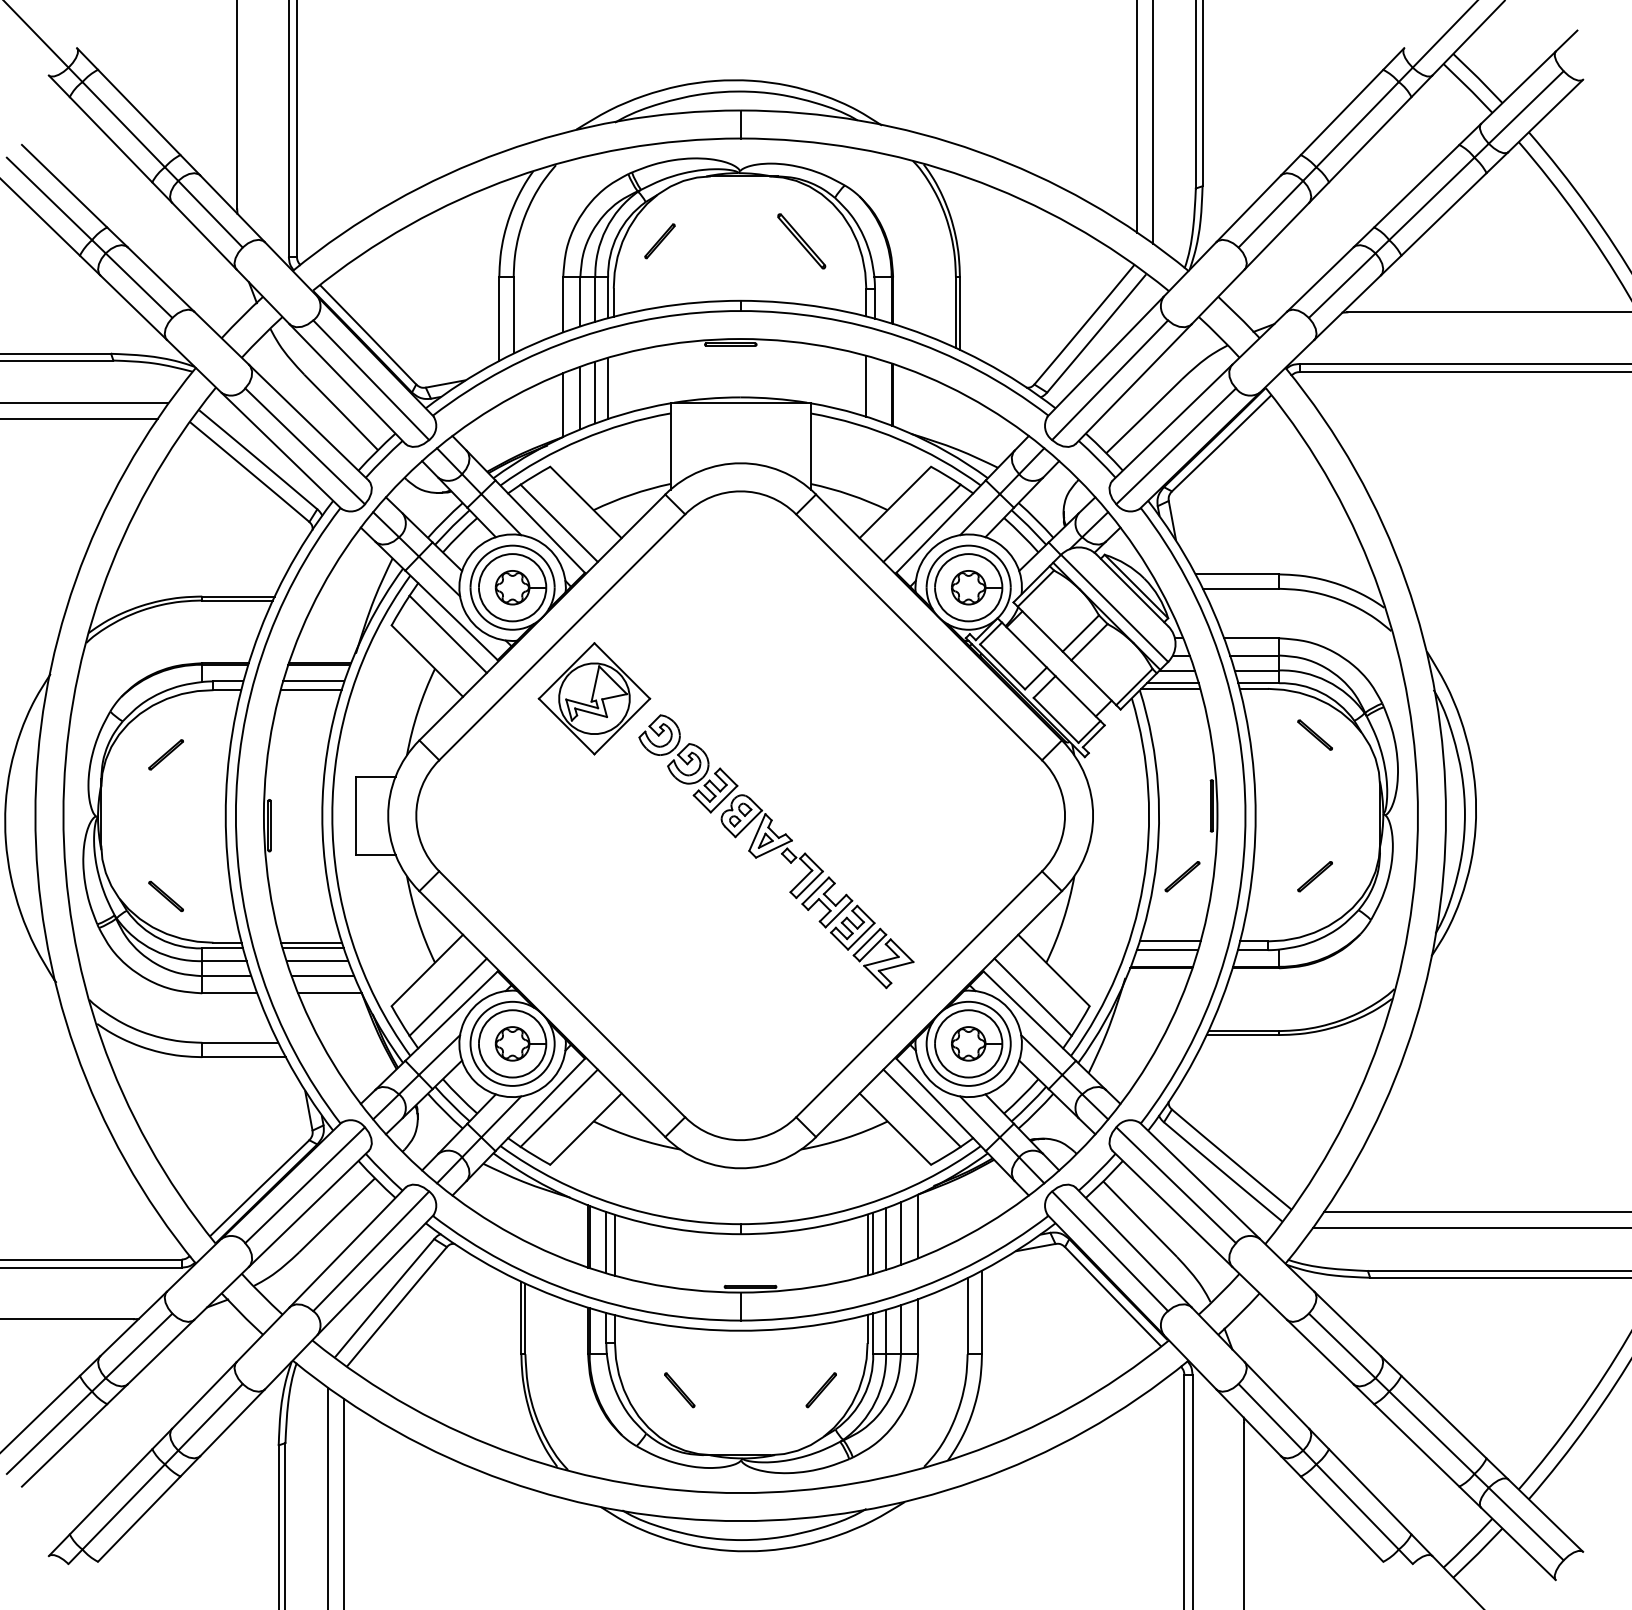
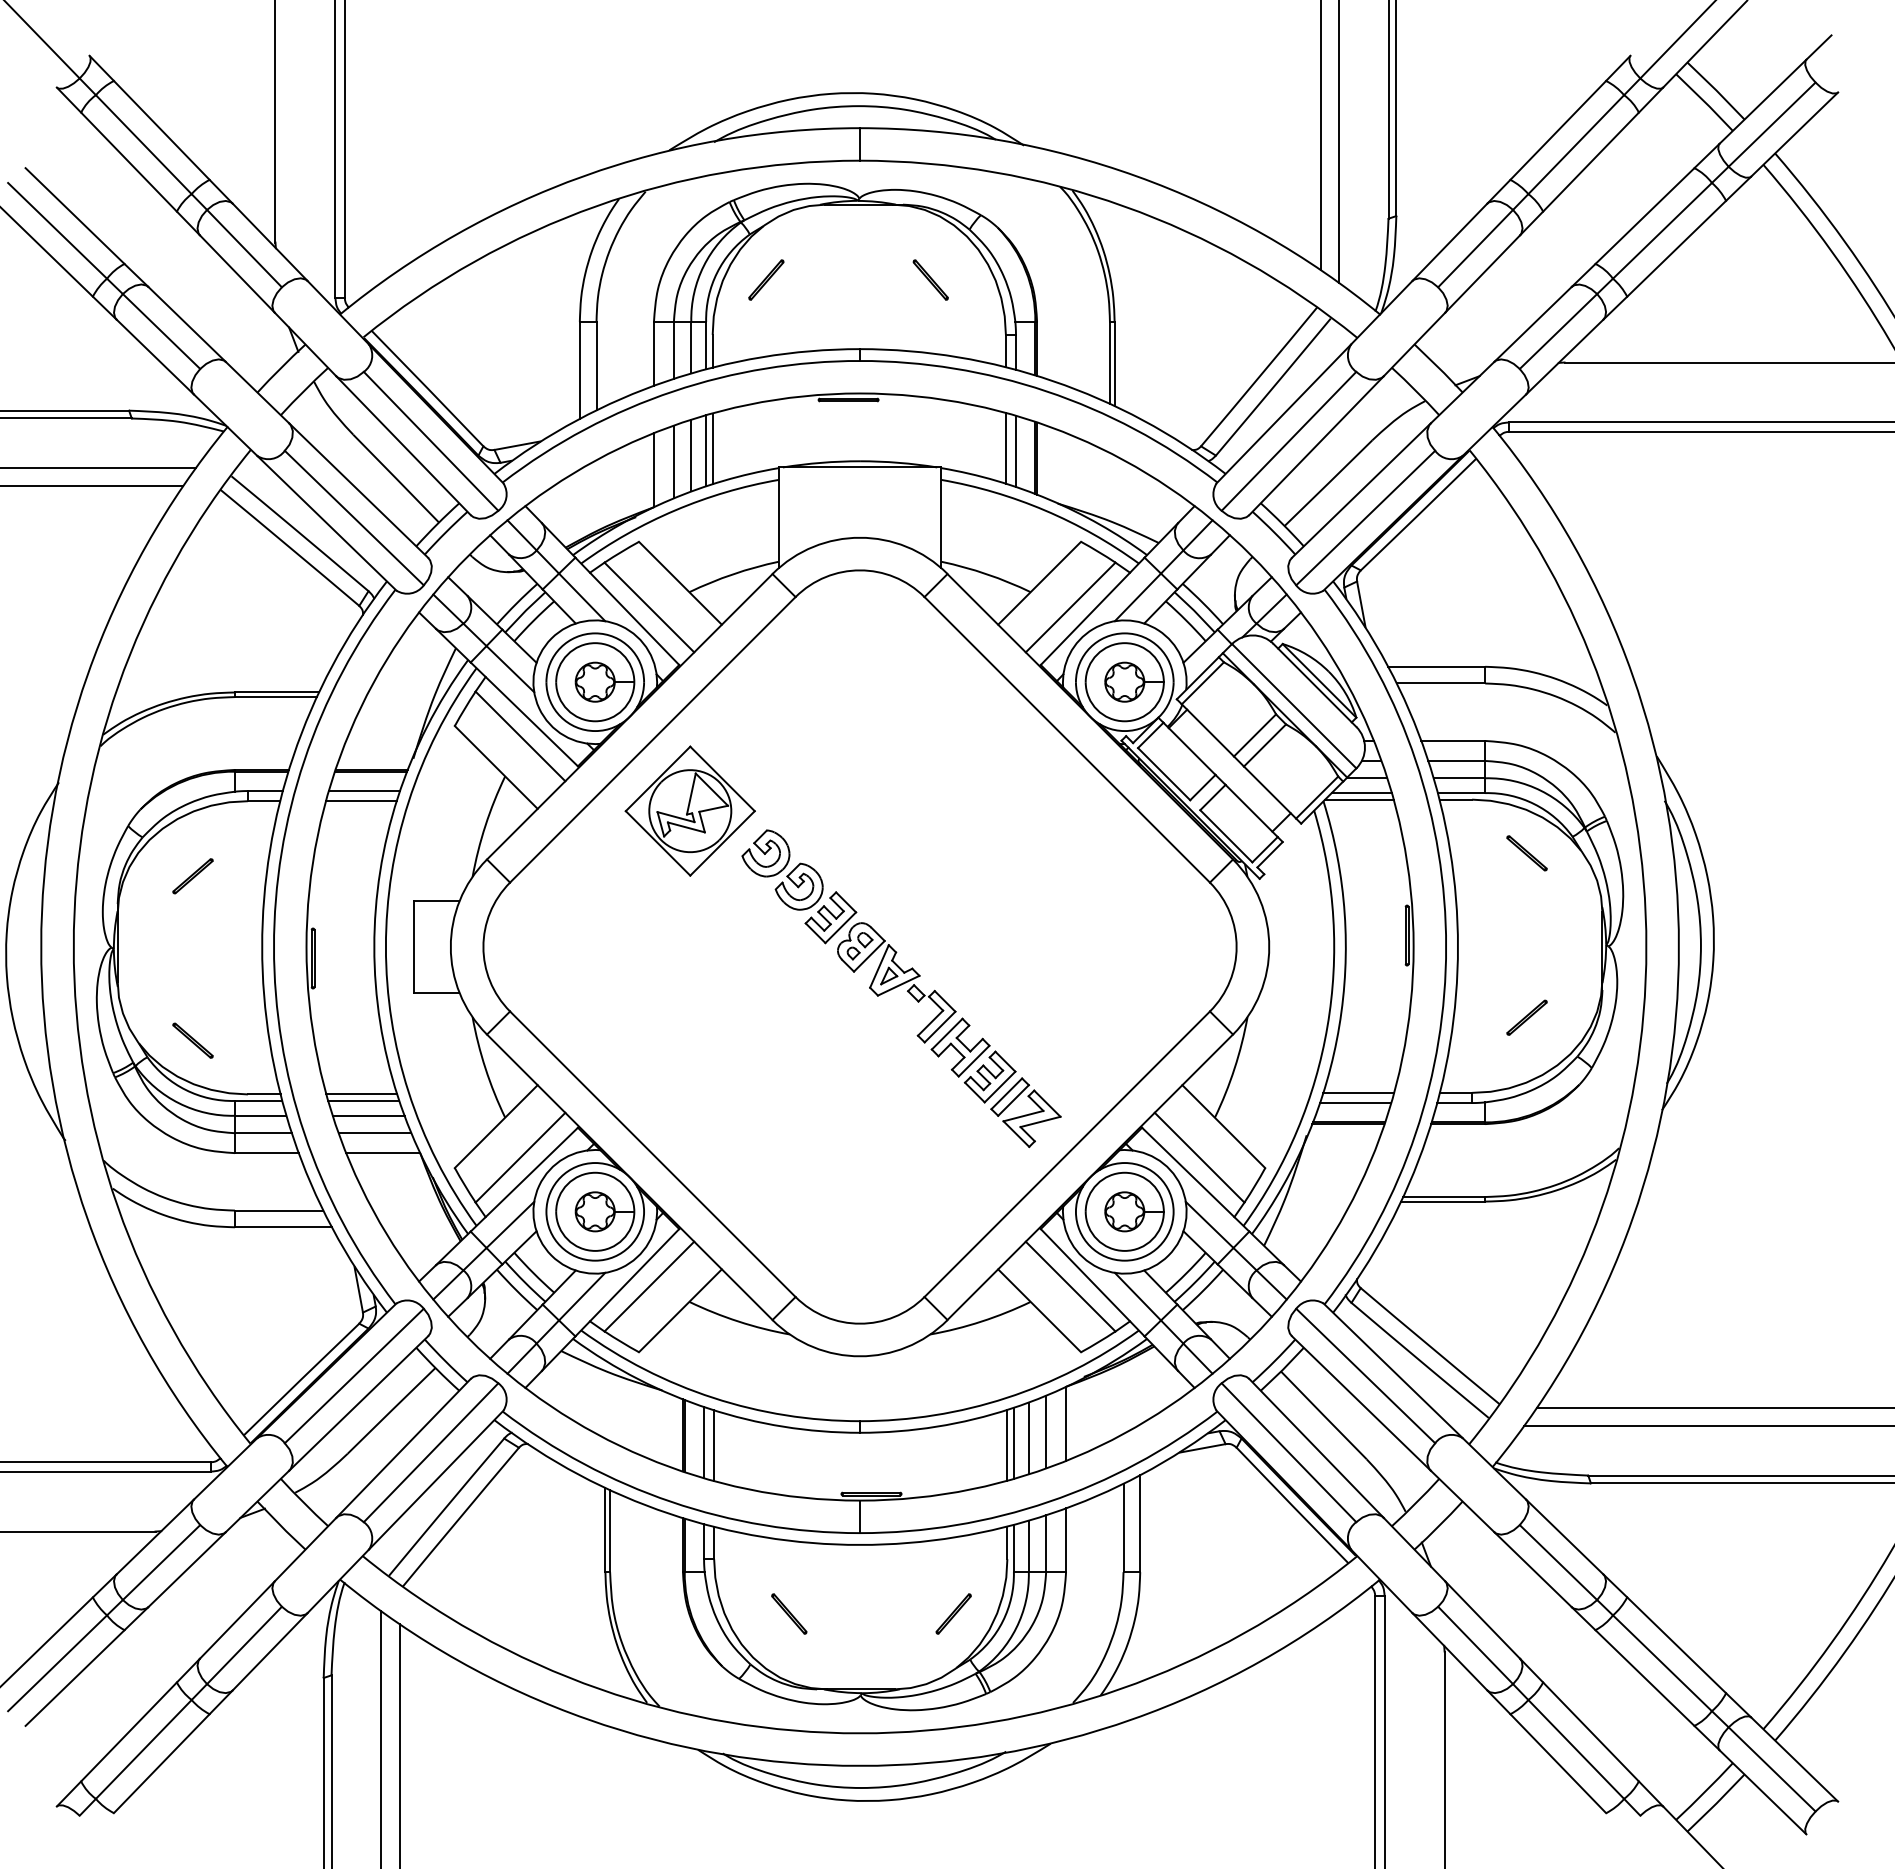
part: (801, 240) -> (930, 279), size x0.62
line: (613, 386) -> (712, 448), added
line: (874, 388) -> (1015, 450), added
part: (1182, 876) -> (1372, 1017), removed

